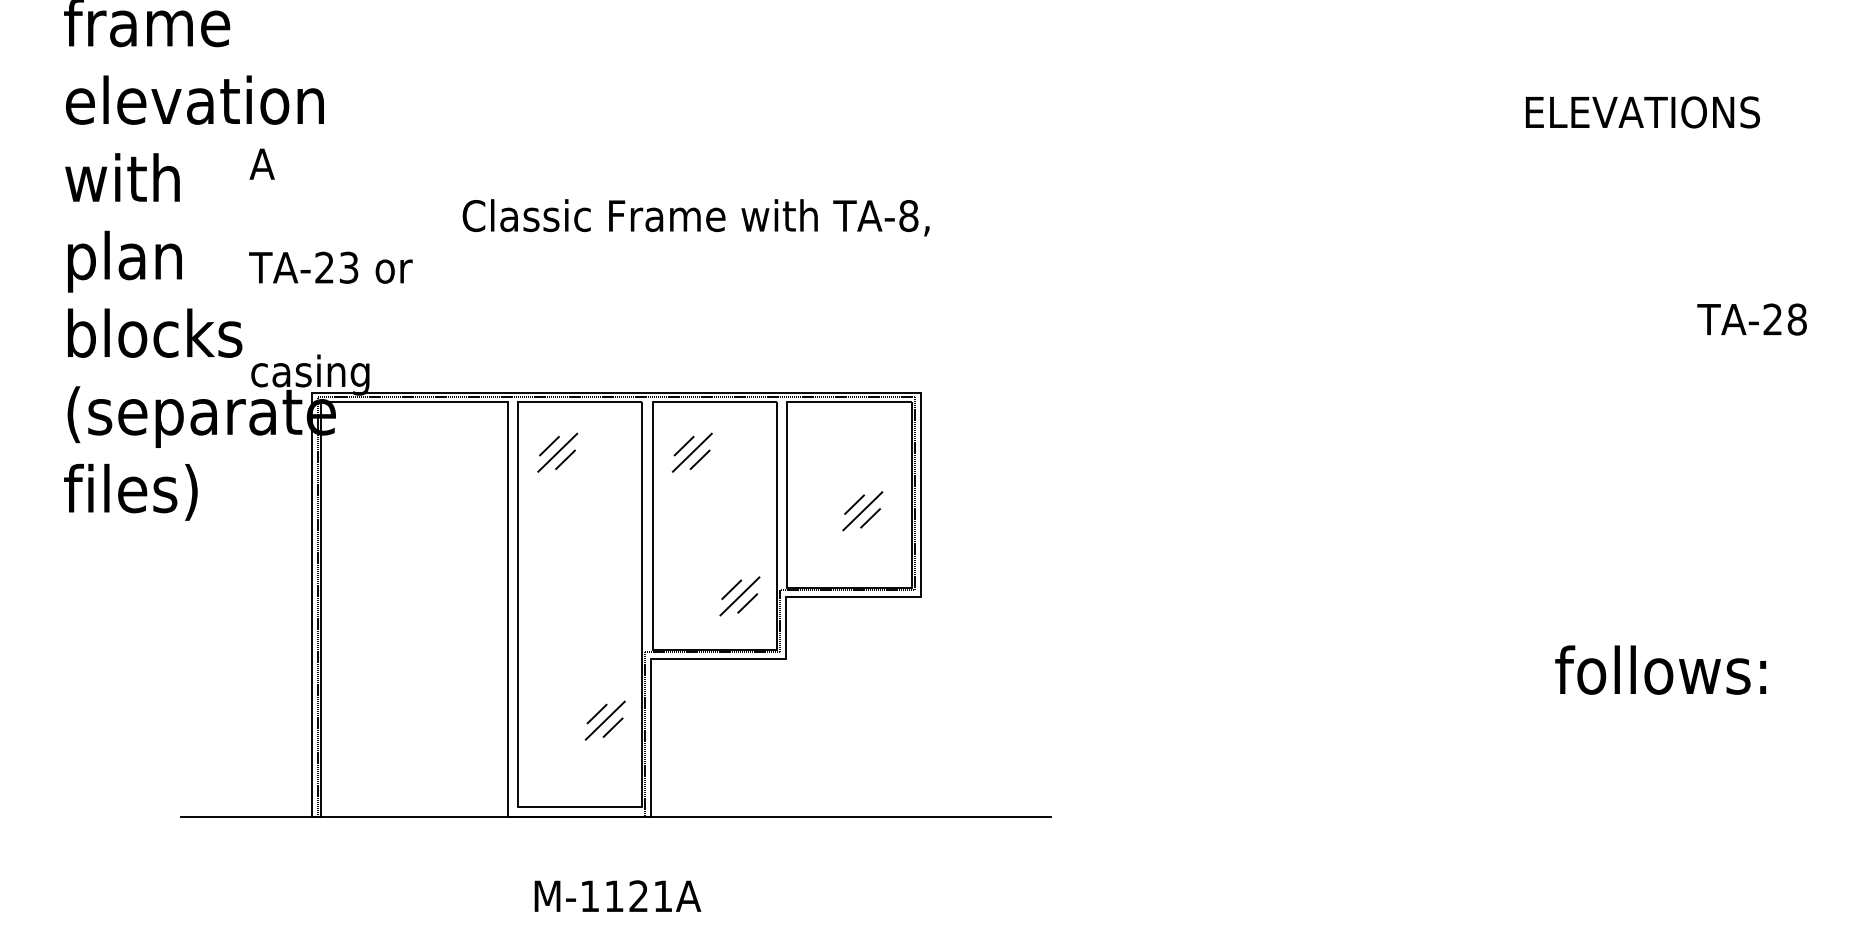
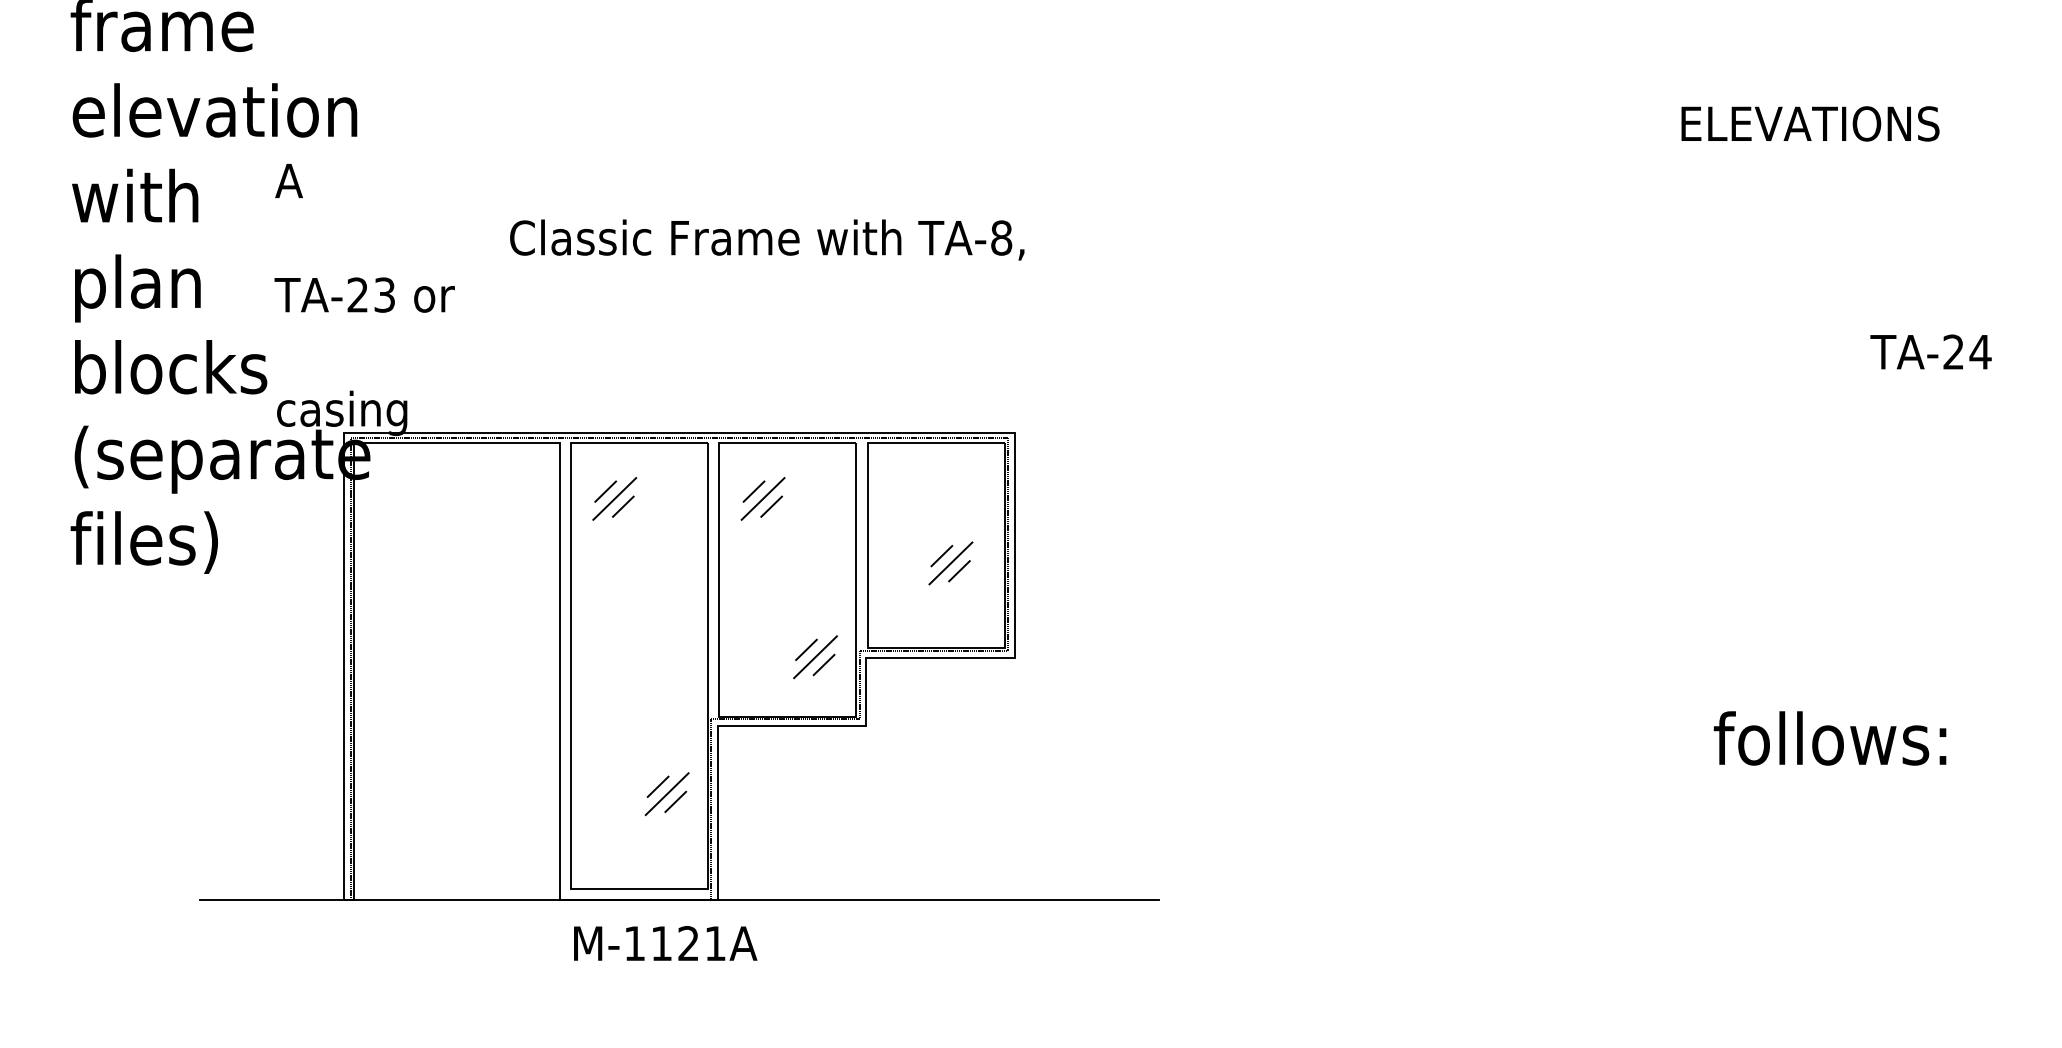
text: (1797, 319) -> (1980, 352), TA-28 -> TA-24
text: (617, 895) -> (665, 942), moved

